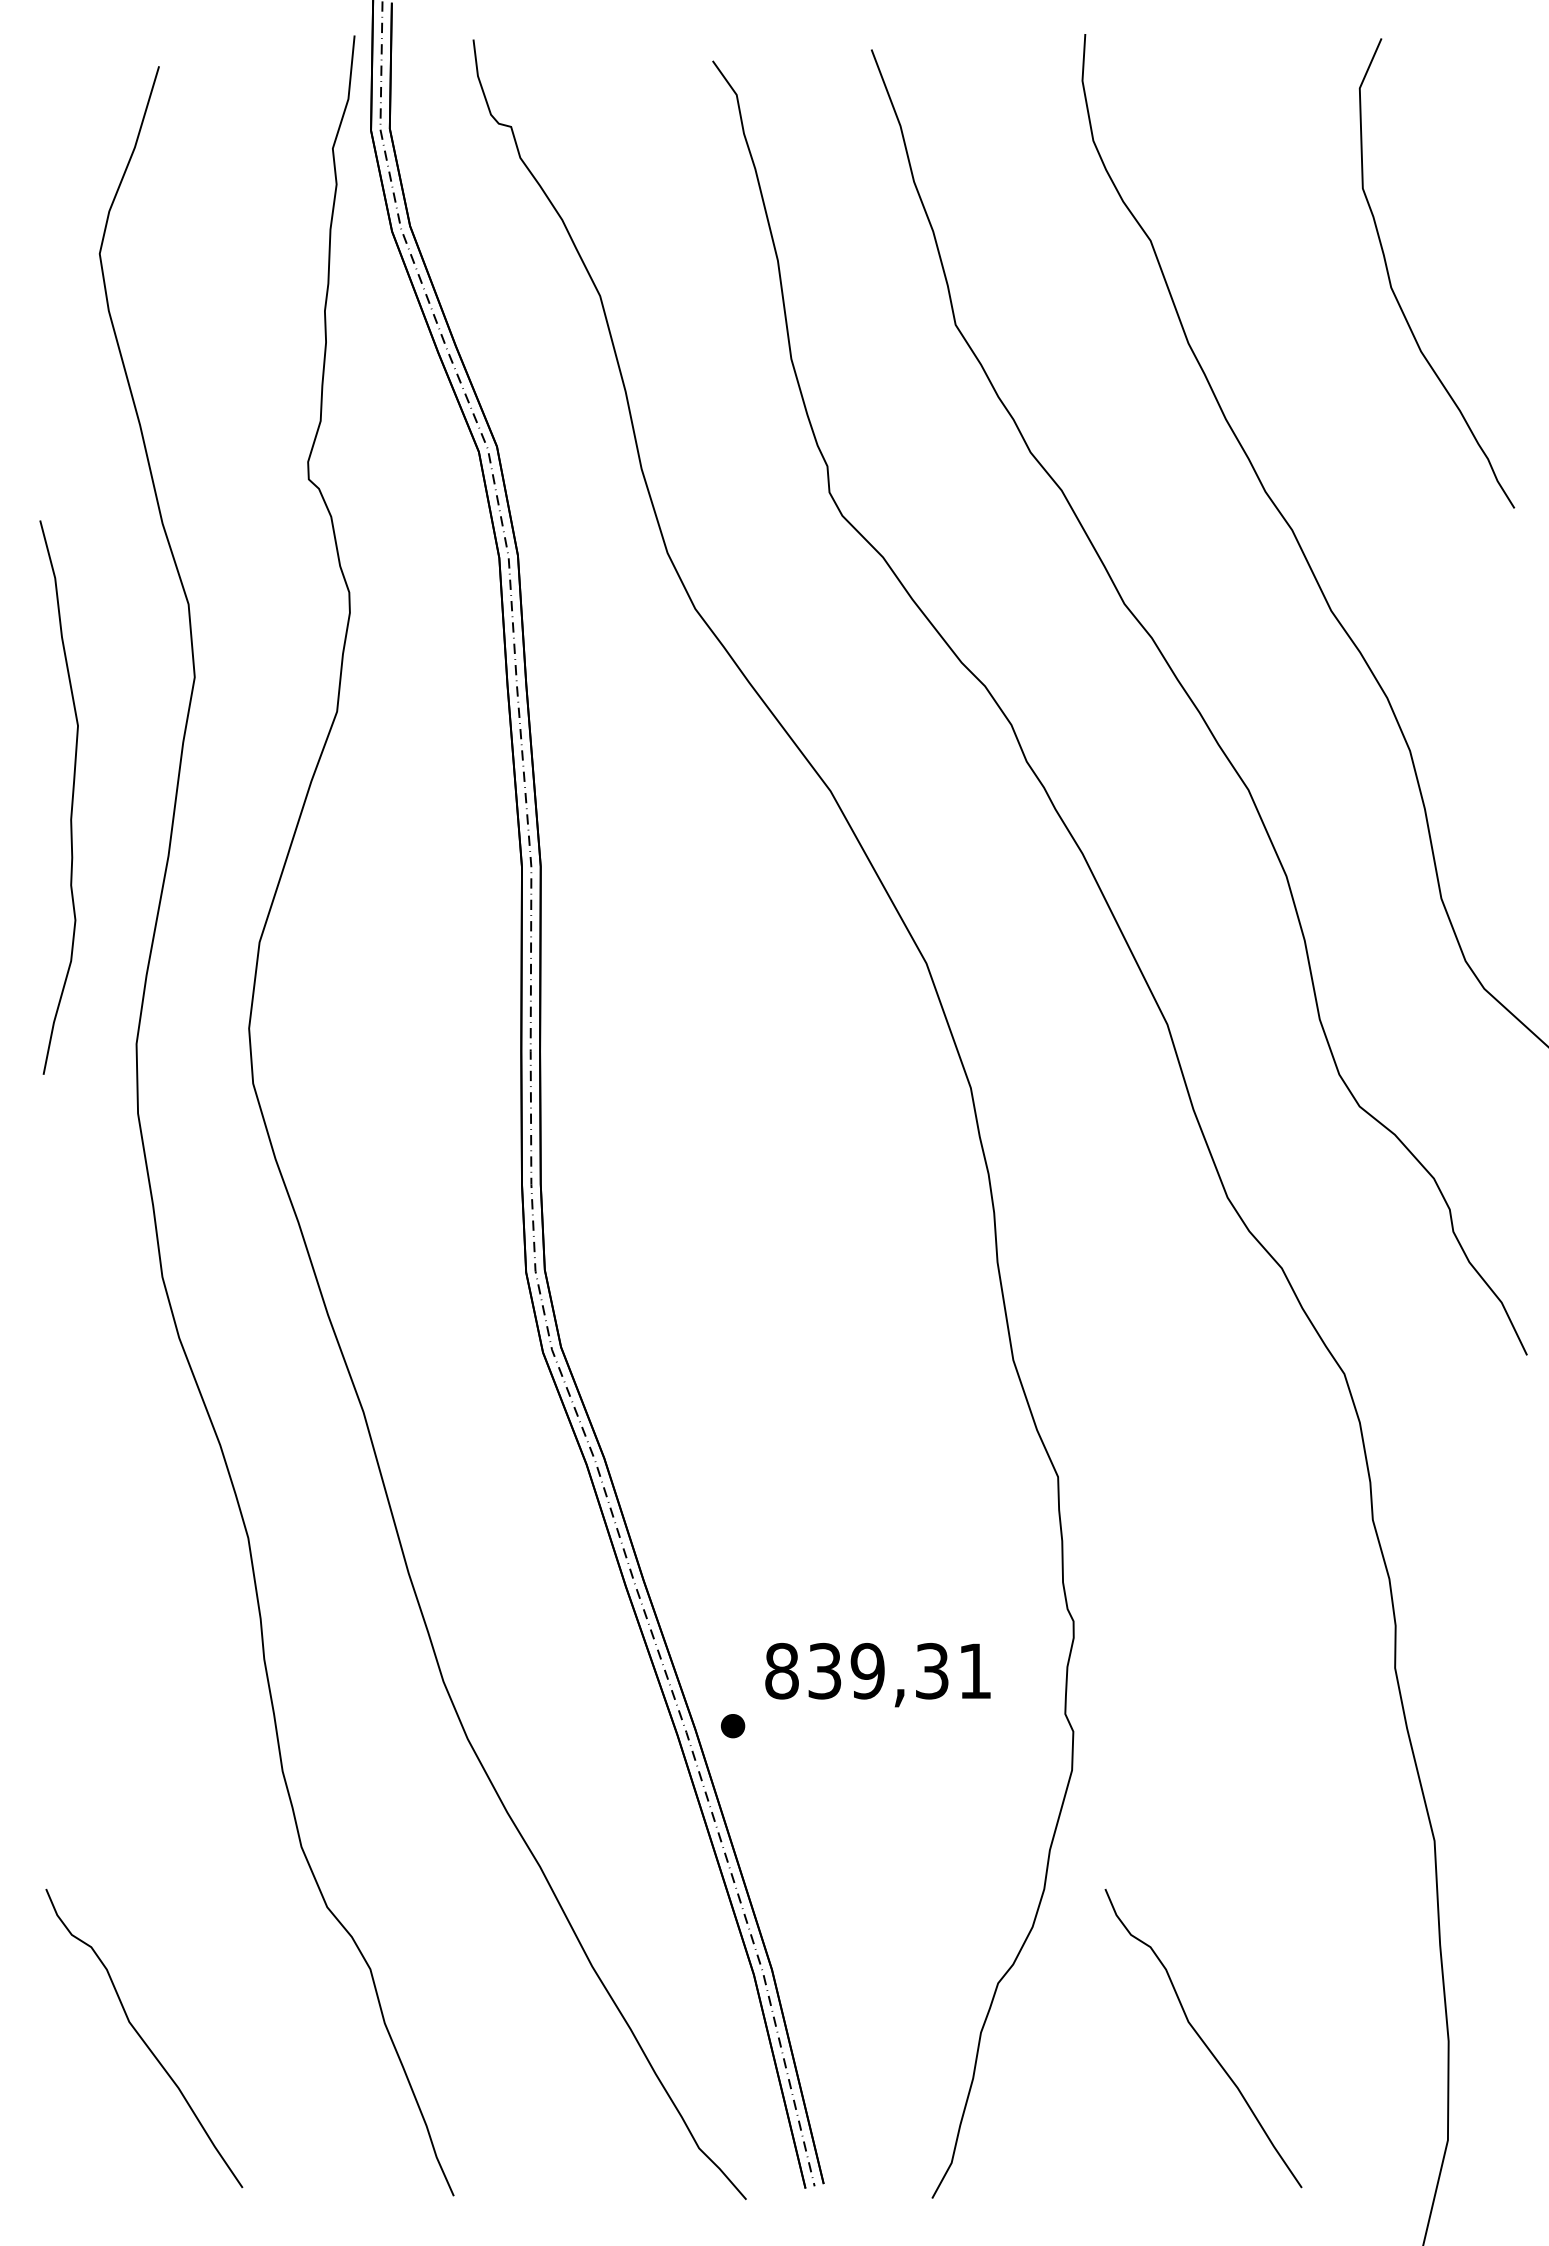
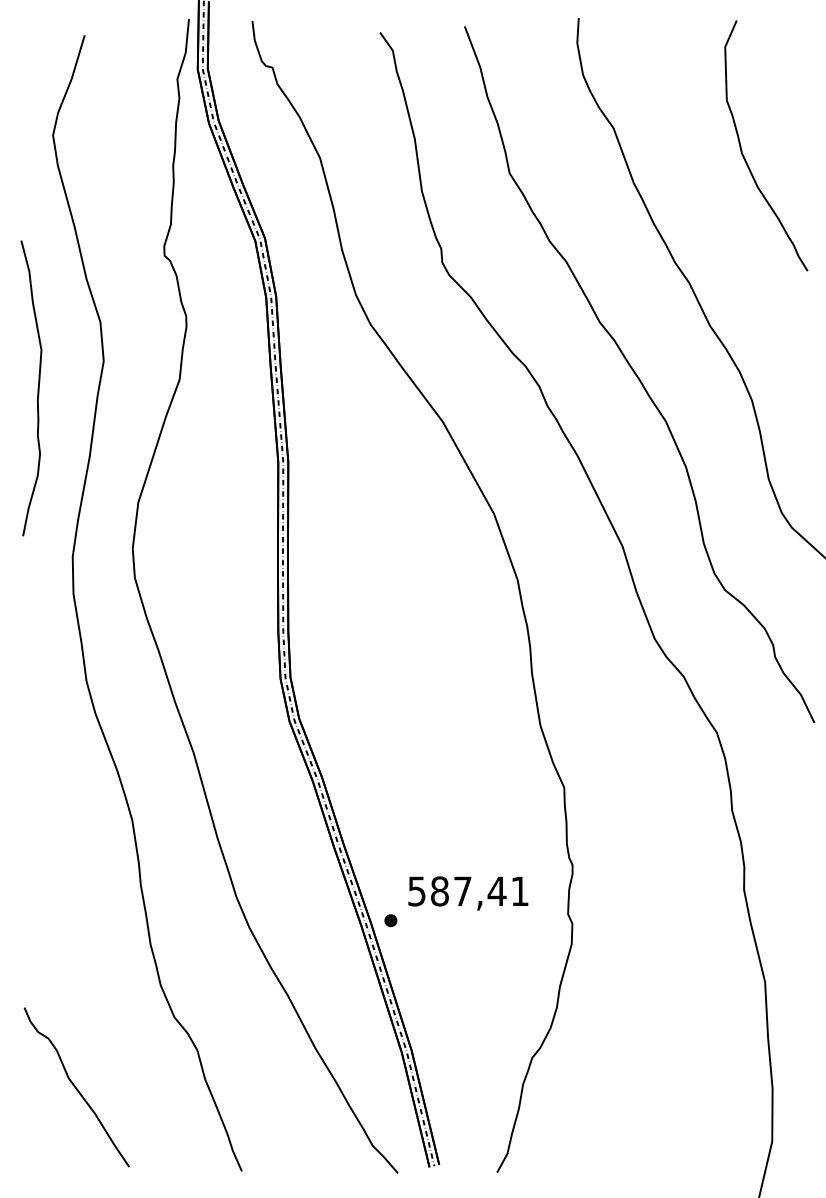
curve: (70, 797) -> (37, 388), moved
text: (857, 1671) -> (457, 891), 839,31 -> 587,41
curve: (1202, 2038) -> (641, 1087), removed

